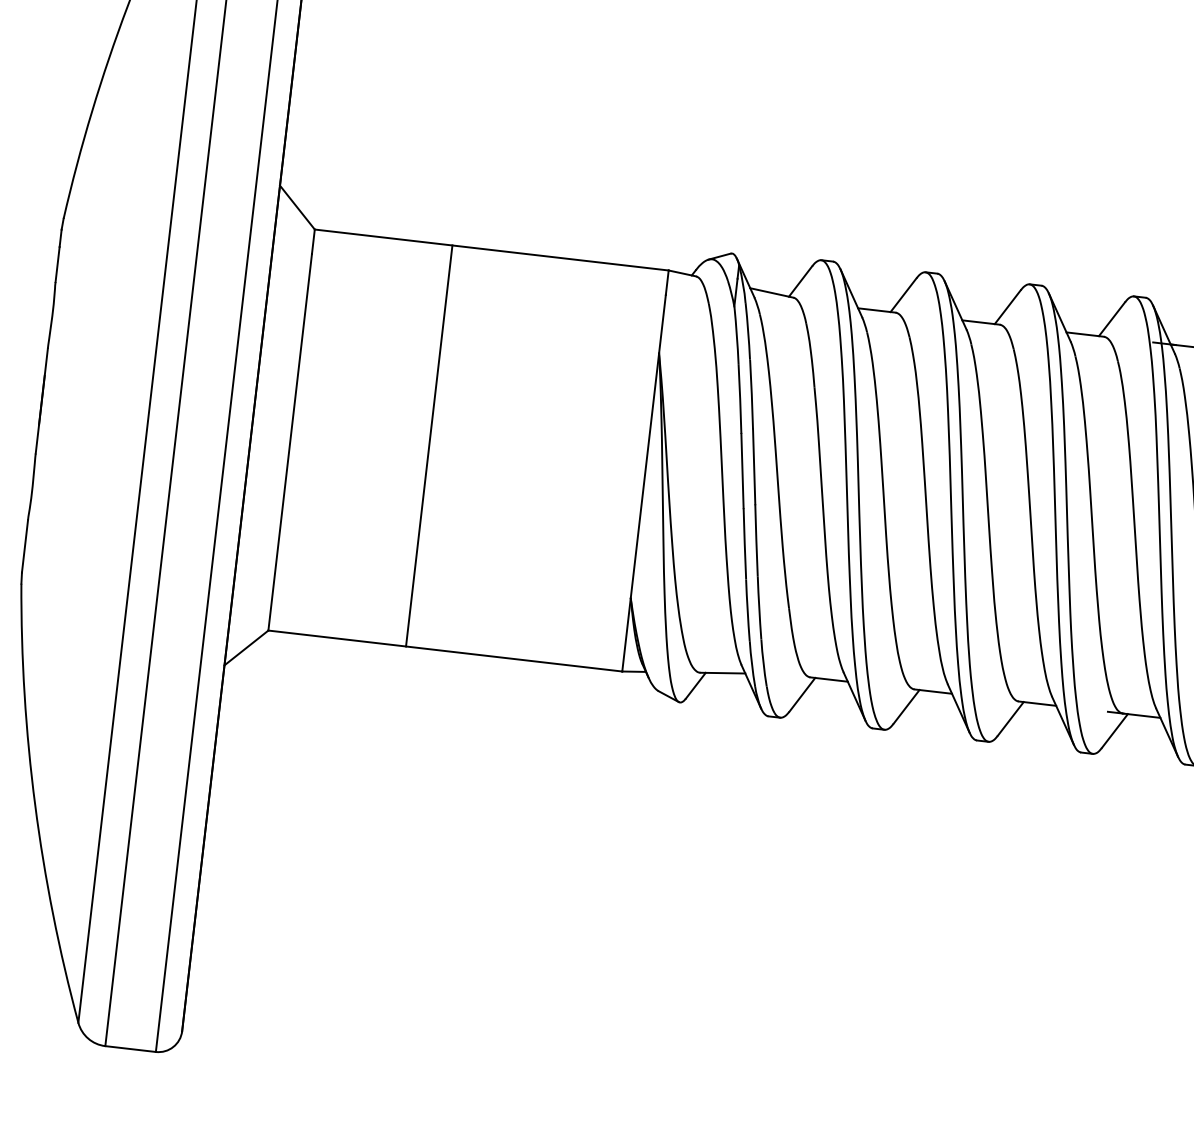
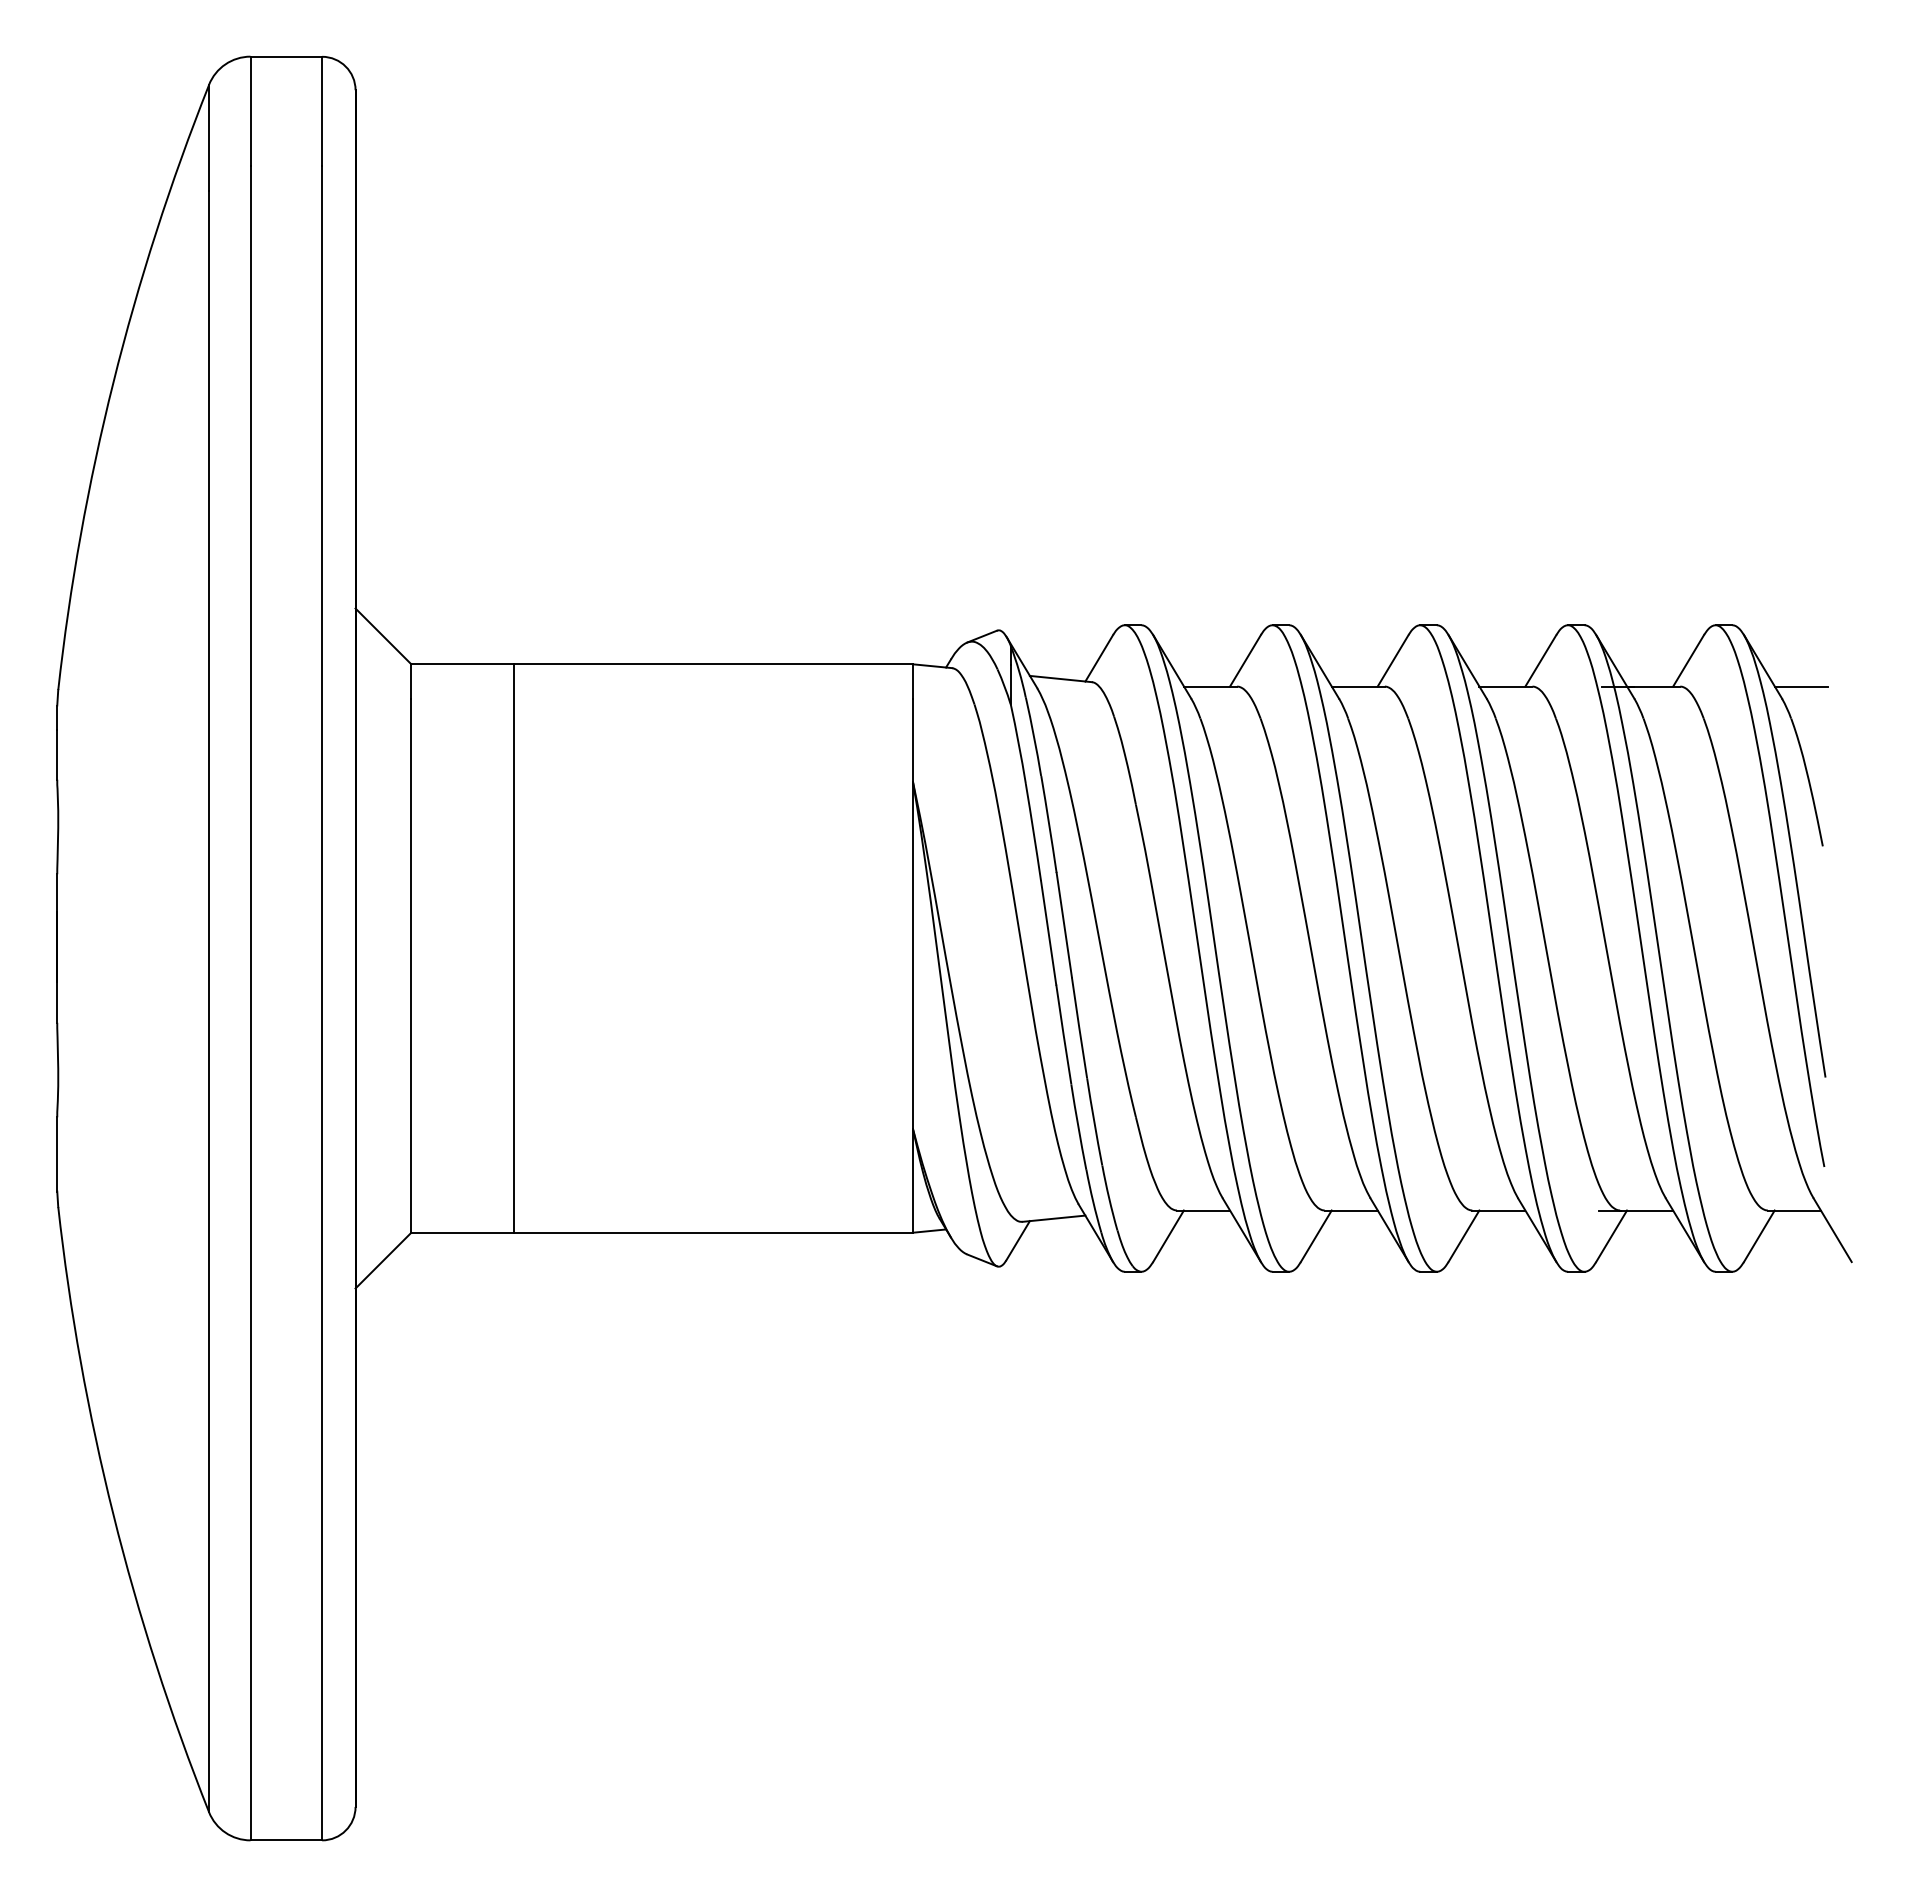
line: (429, 445) -> (514, 948), moved

